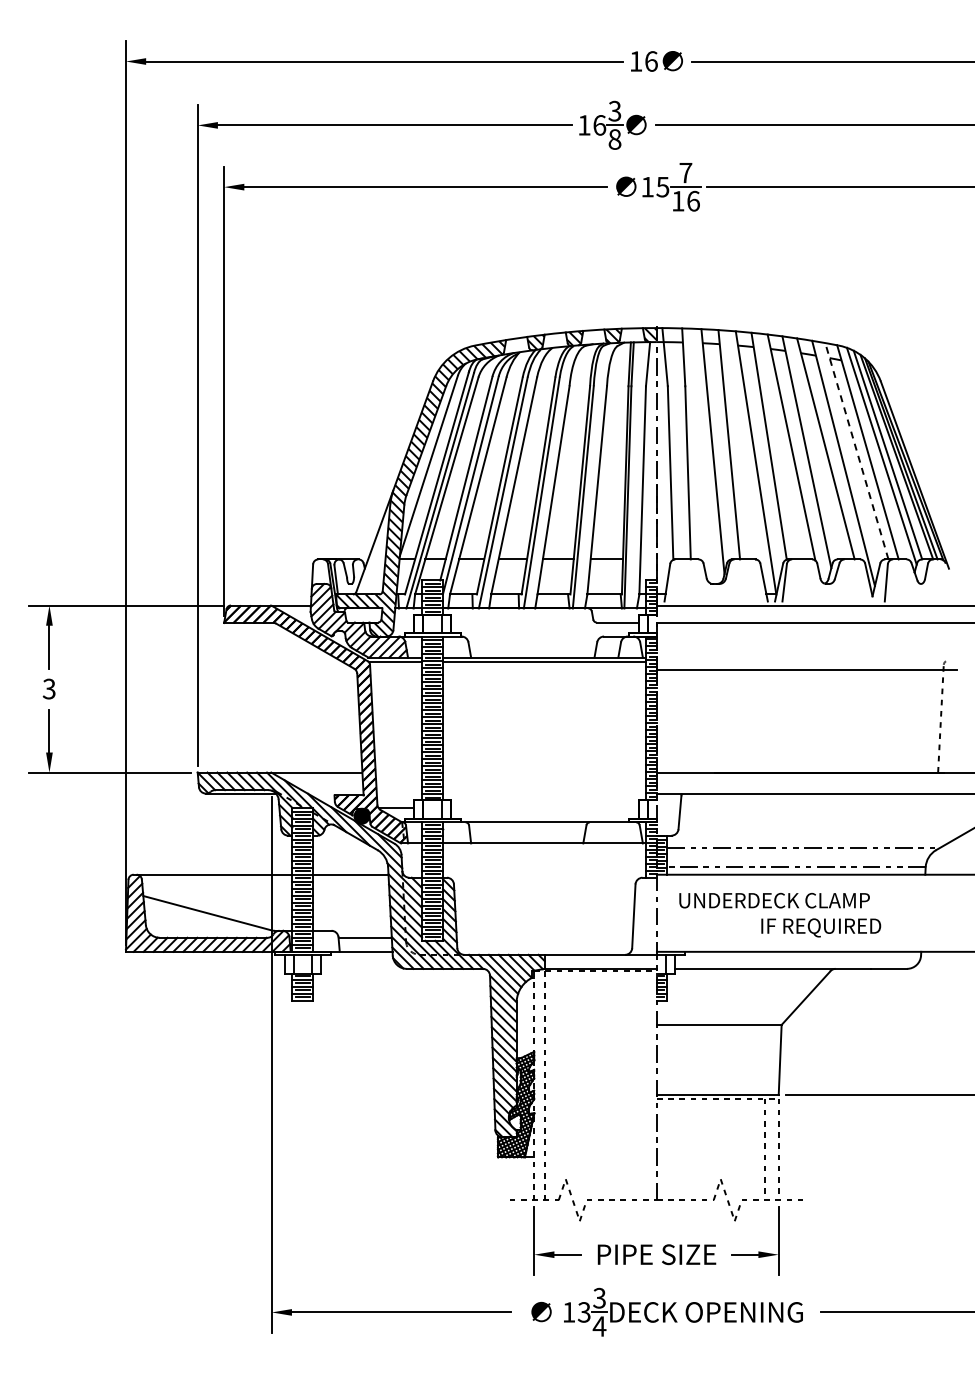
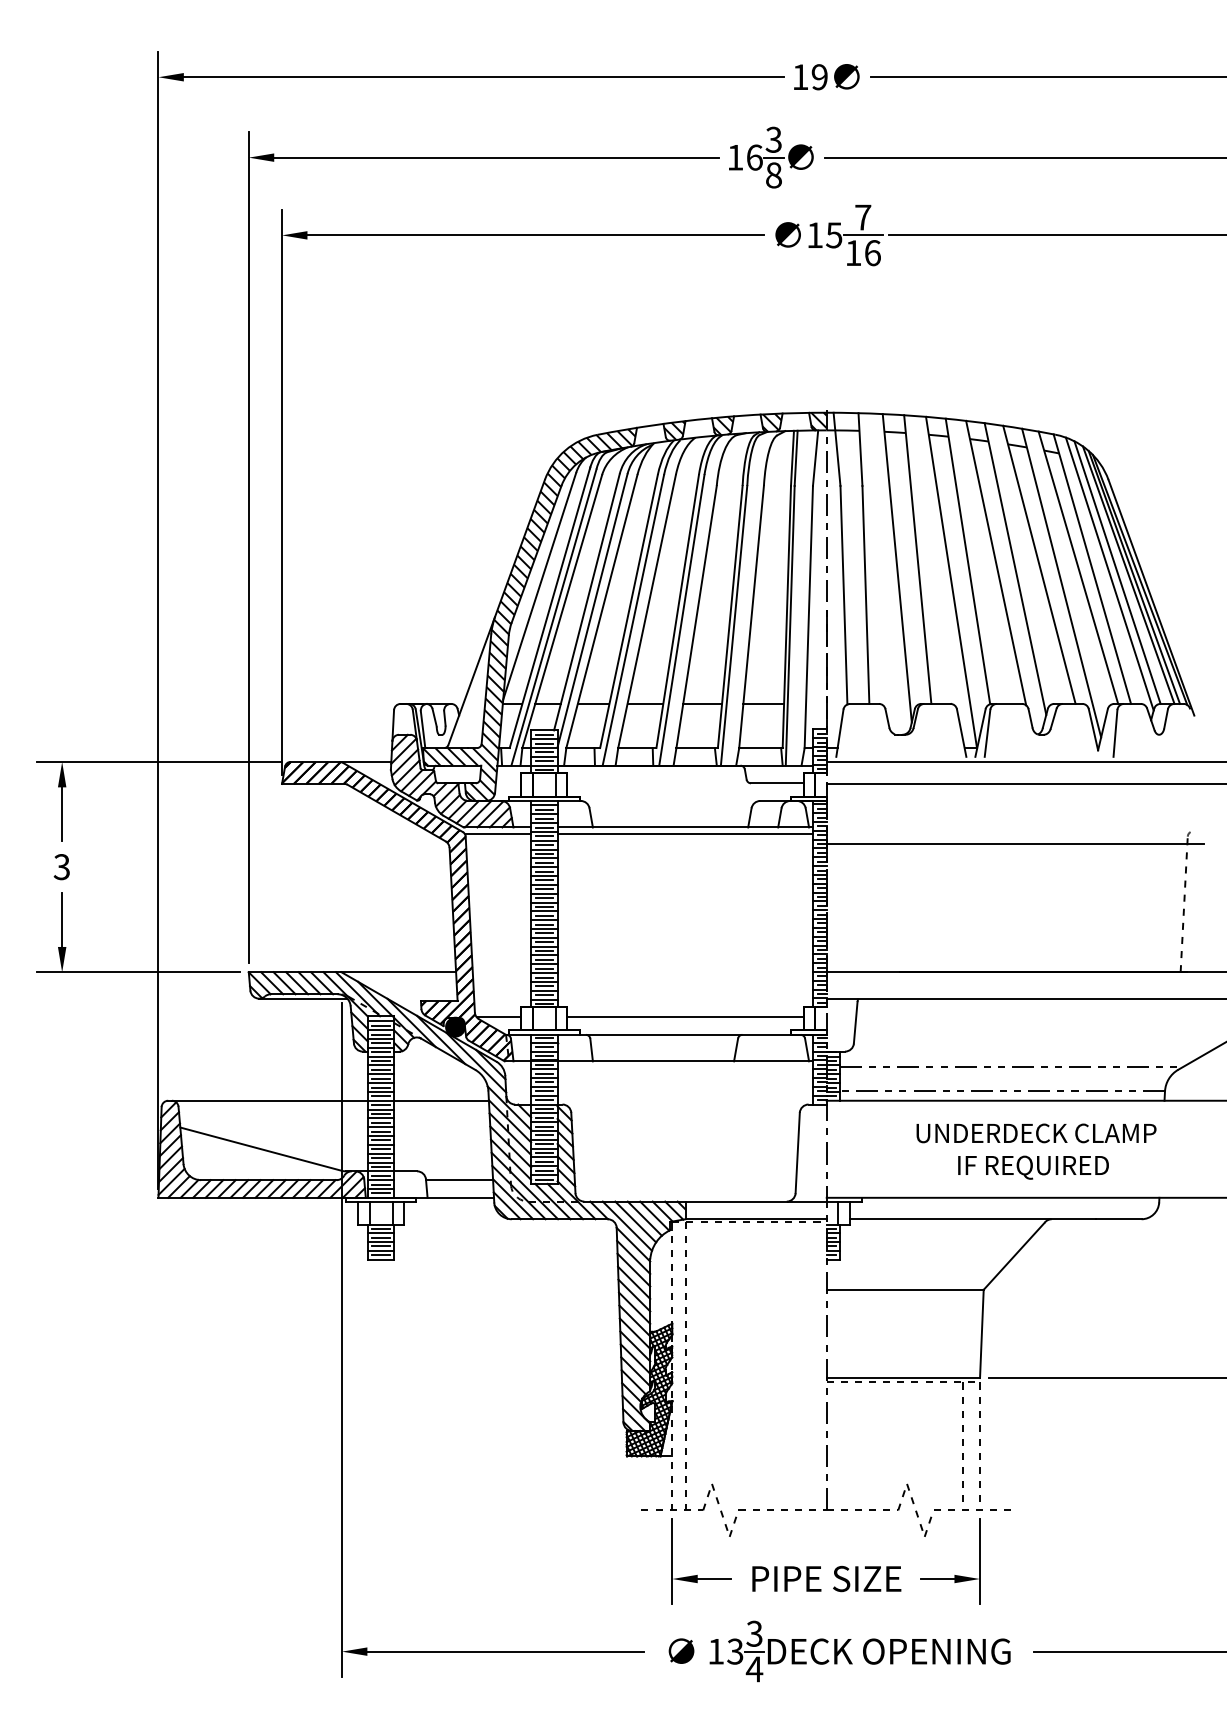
text: (651, 61) -> (819, 77), 16 -> 19
line: (856, 451) -> (1077, 568), dashed -> solid
line: (544, 808) -> (685, 1017), added
text: (774, 900) -> (1036, 1133), moved

